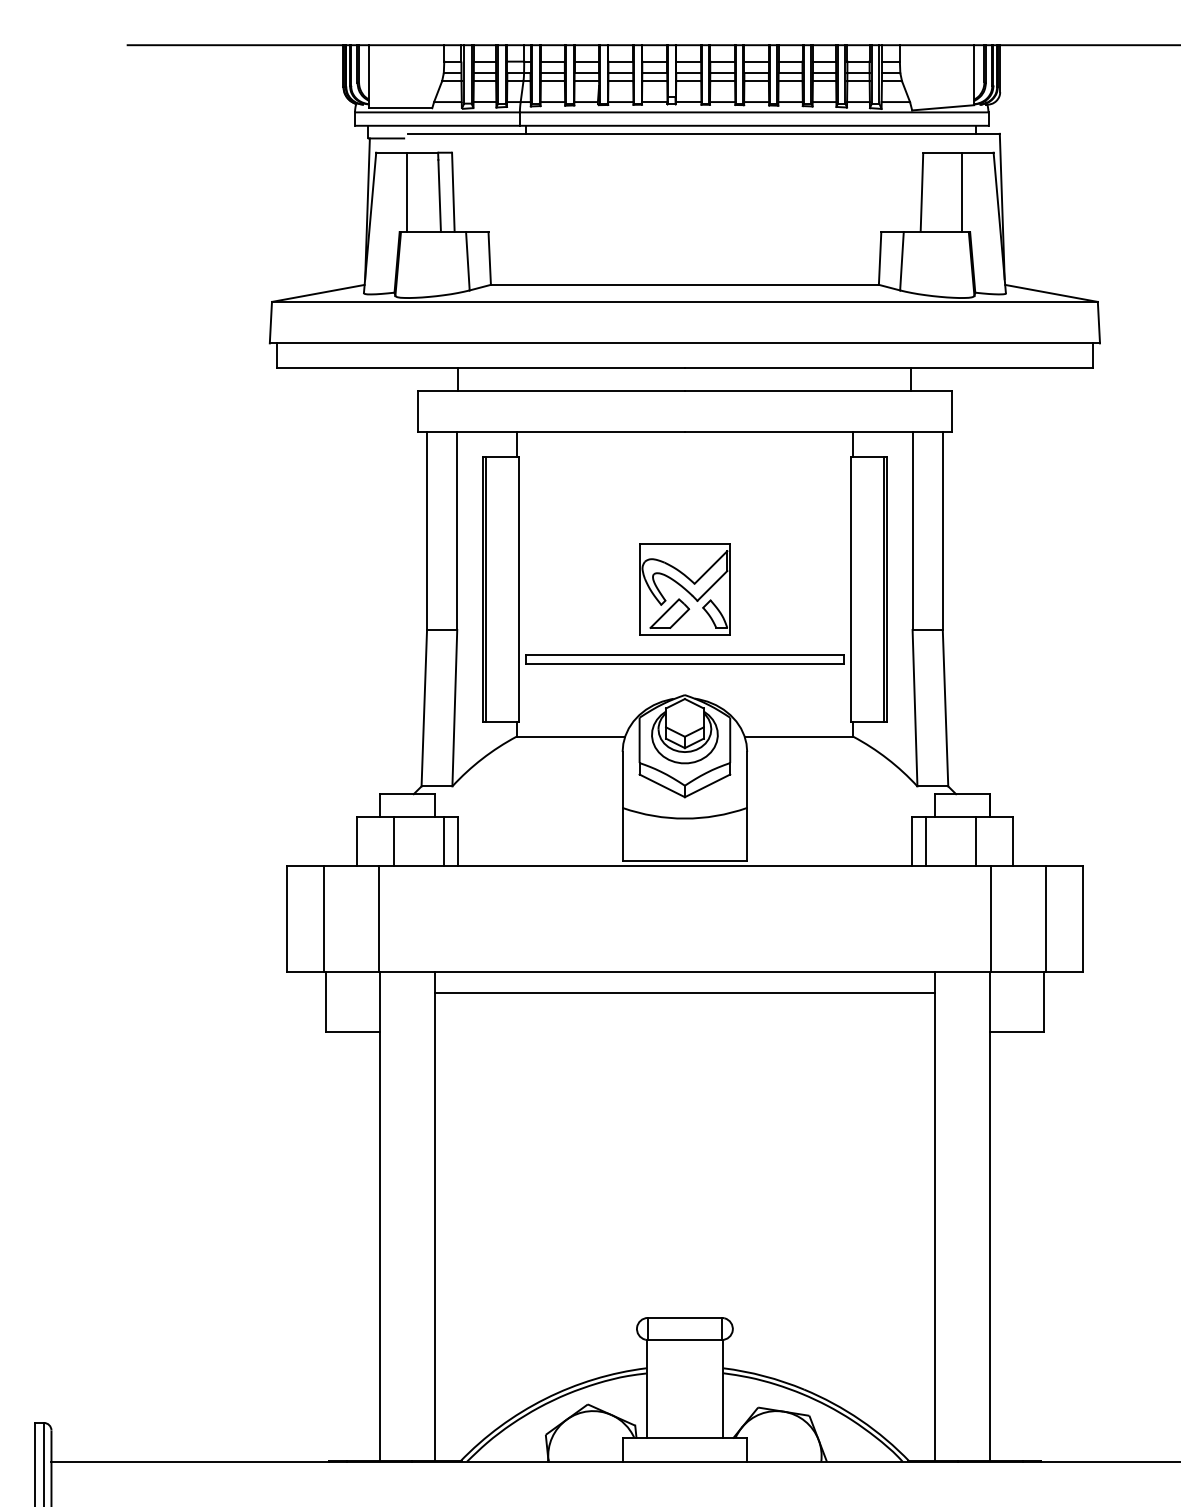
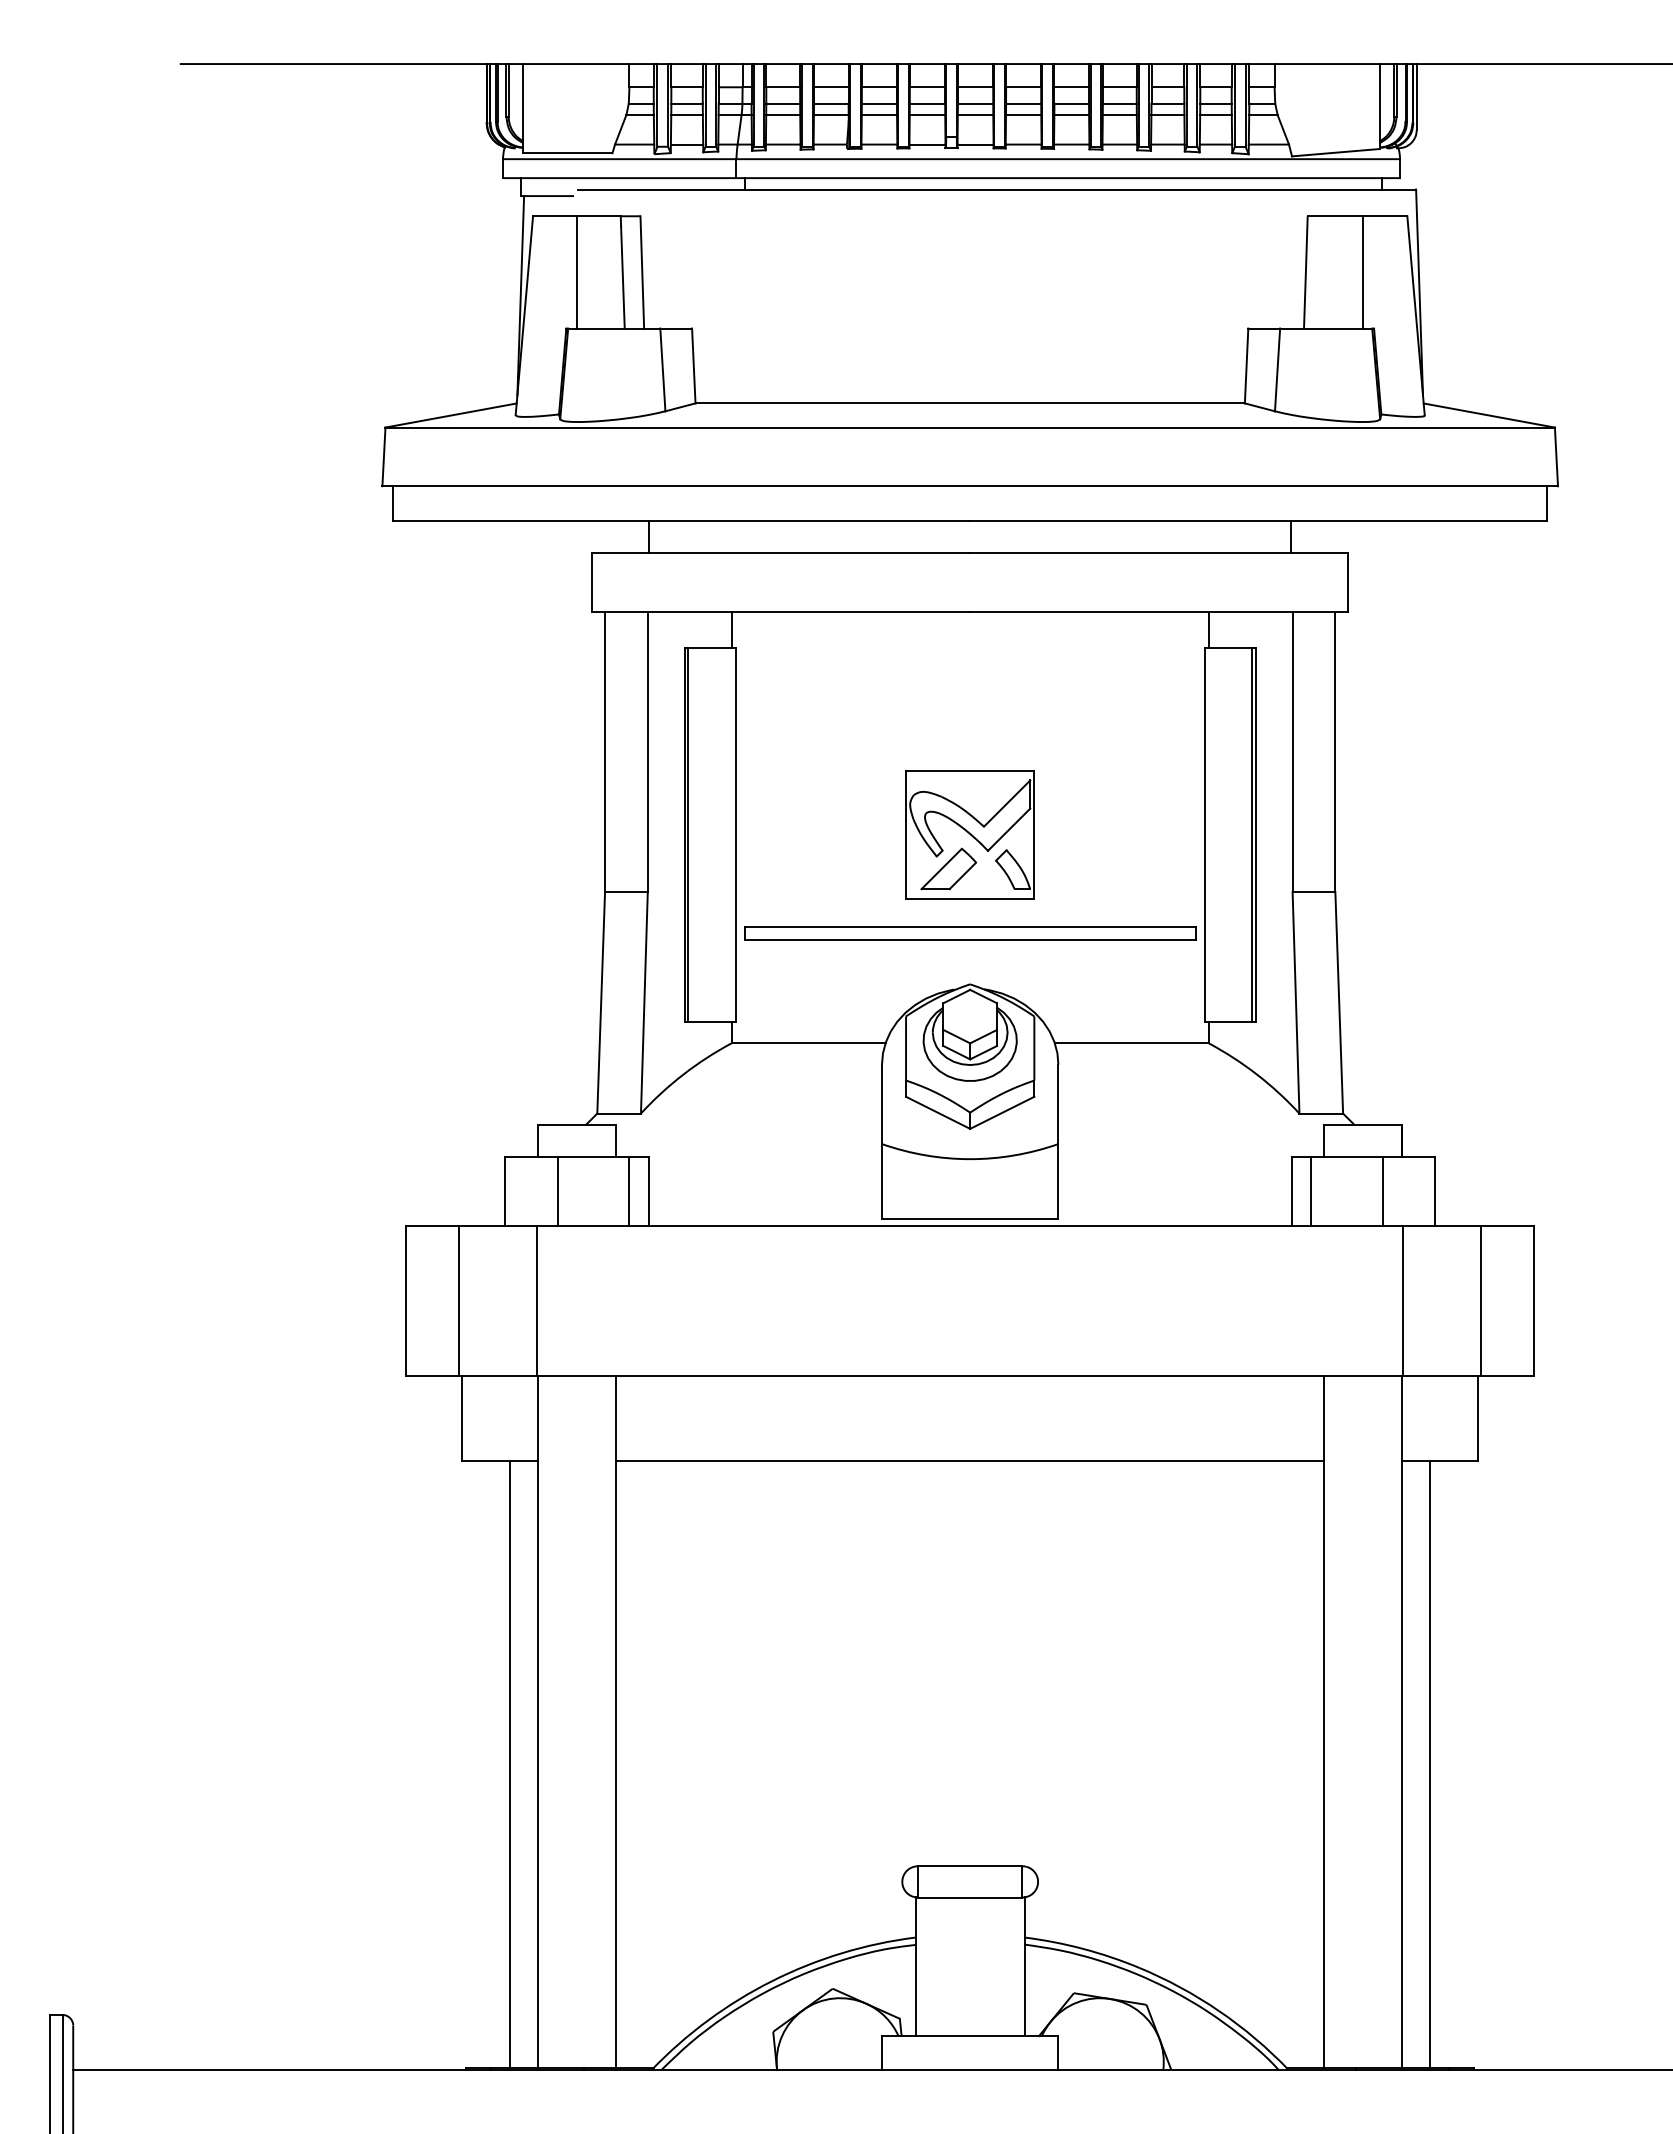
line: (685, 993) -> (970, 1461), moved
line: (360, 1246) -> (510, 1764), added
line: (1009, 1246) -> (1429, 1764), added

